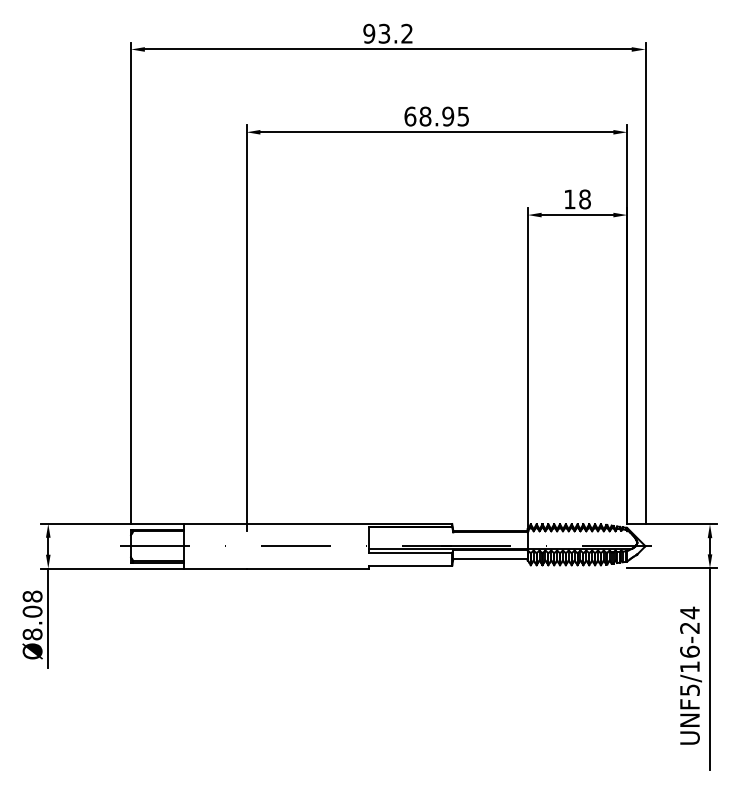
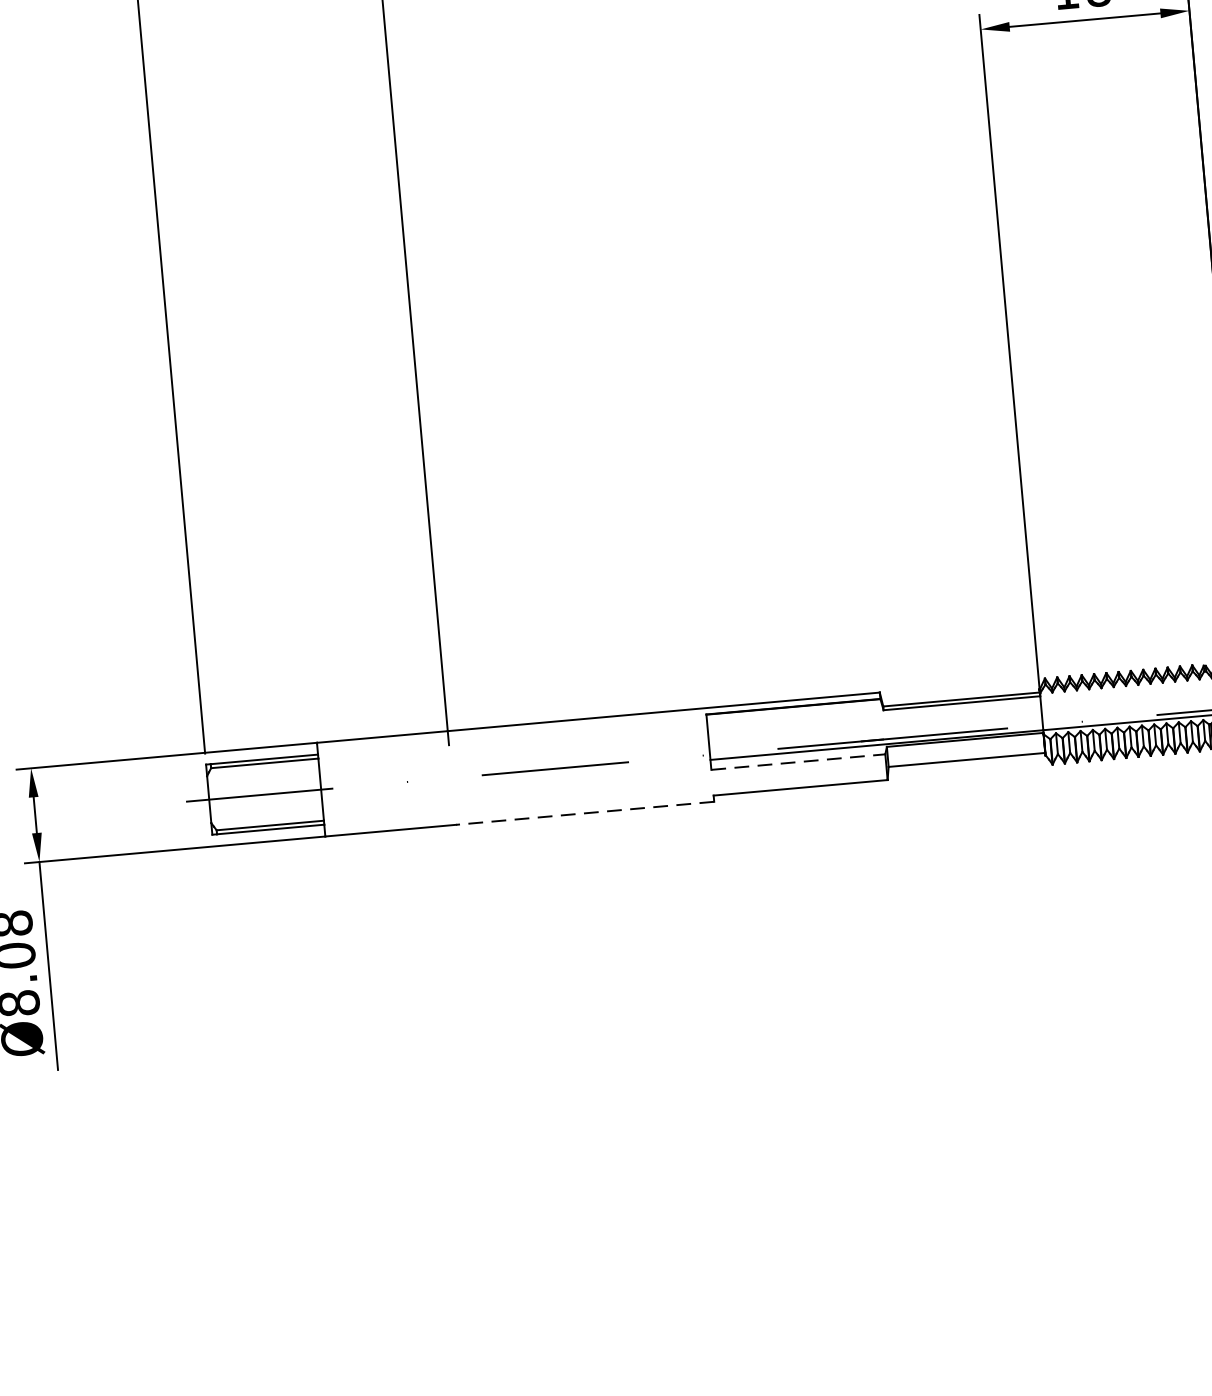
line: (411, 553) -> (799, 762), solid -> dashed
line: (307, 568) -> (584, 813), solid -> dashed

